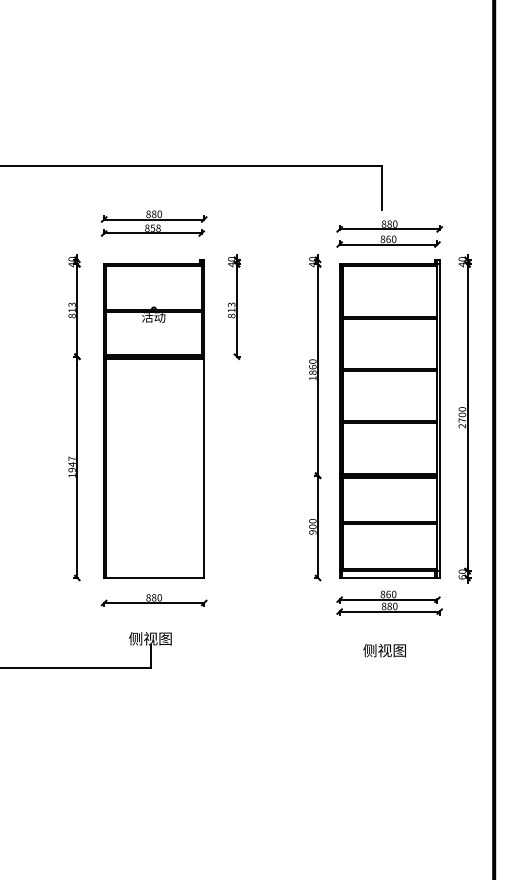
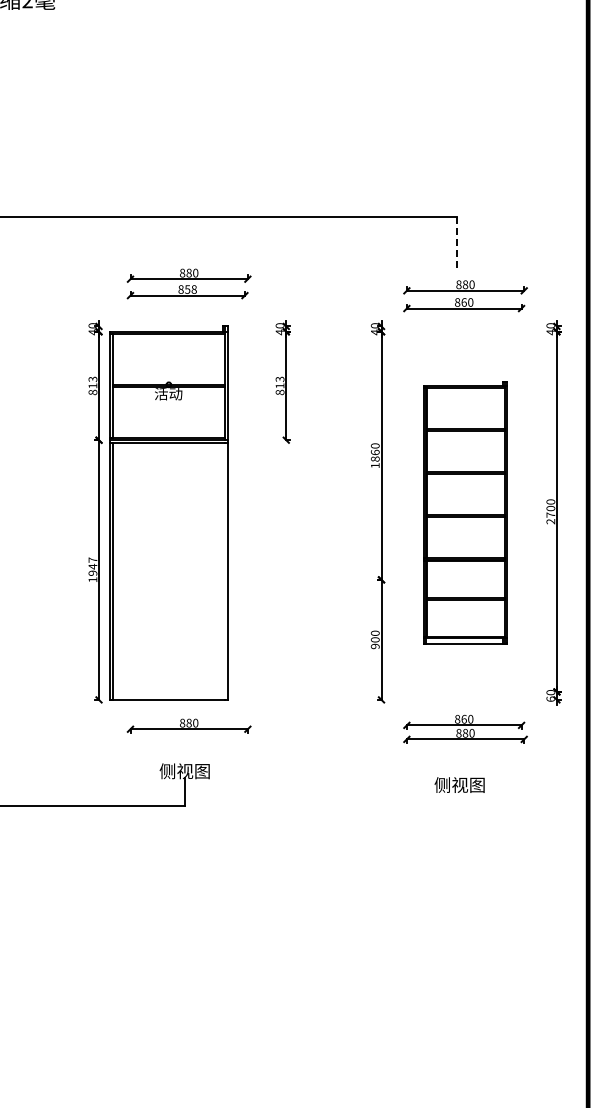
line: (382, 188) -> (457, 242), solid -> dashed
part: (153, 418) -> (168, 512), moved
part: (389, 418) -> (465, 512), size x0.7

